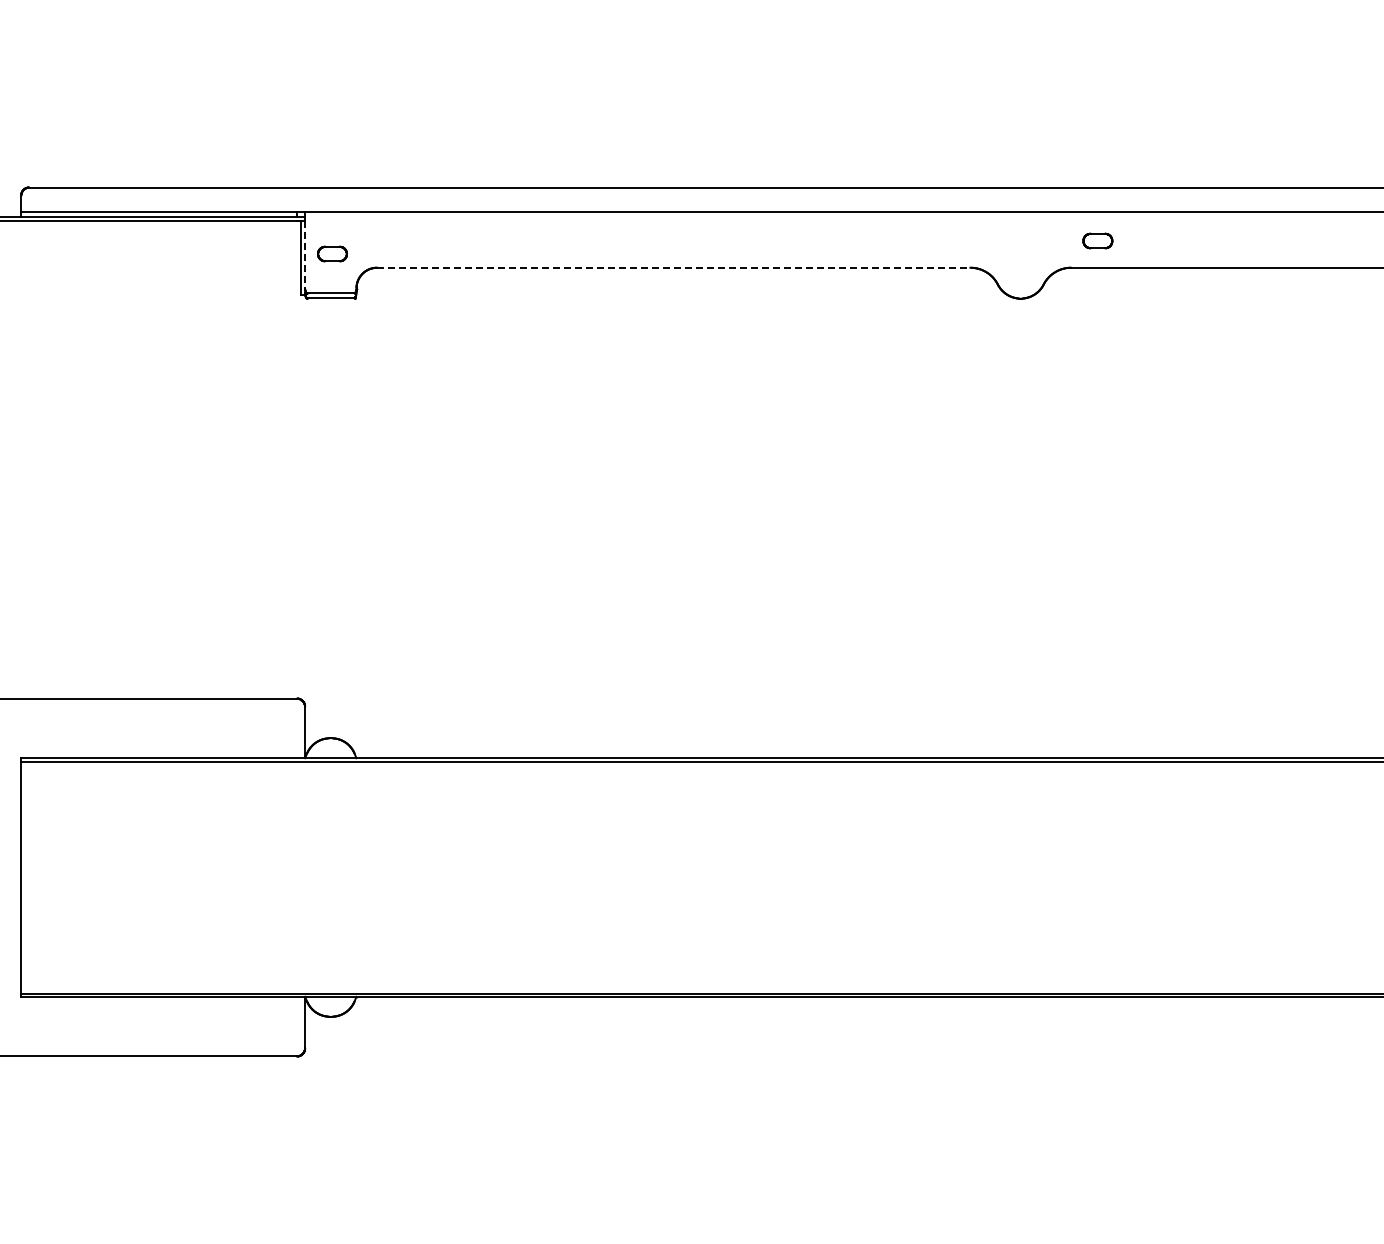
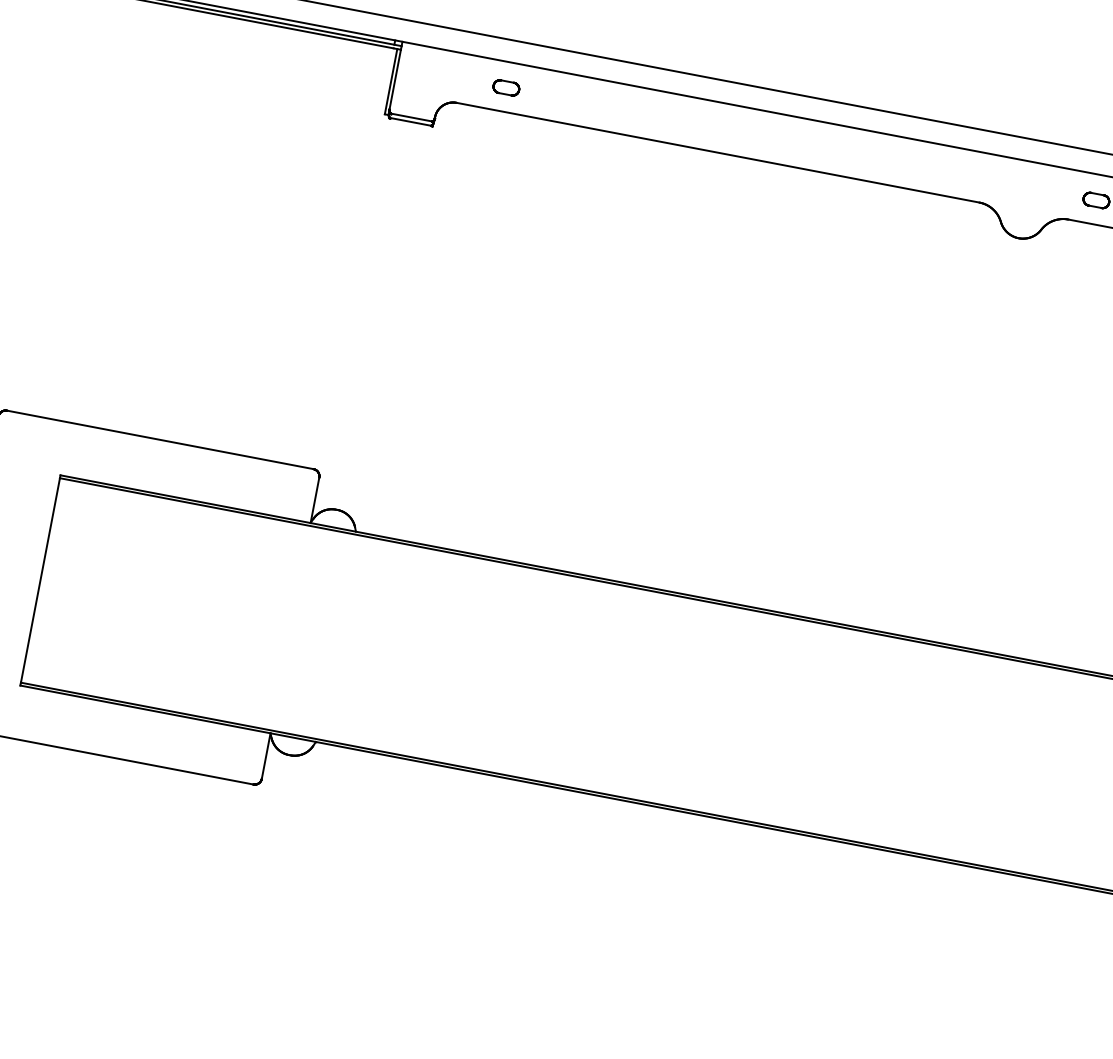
part: (332, 253) -> (506, 87), moved
line: (305, 258) -> (395, 82), dashed -> solid
line: (673, 267) -> (717, 152), dashed -> solid

